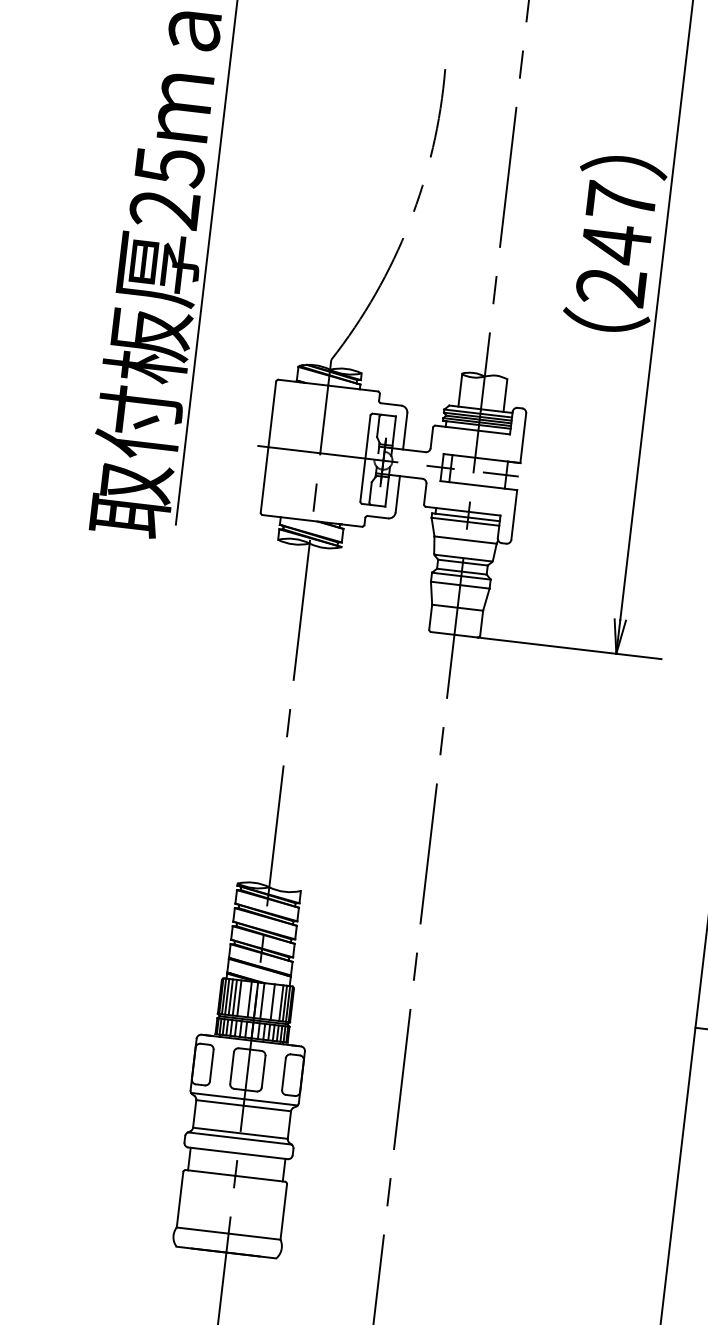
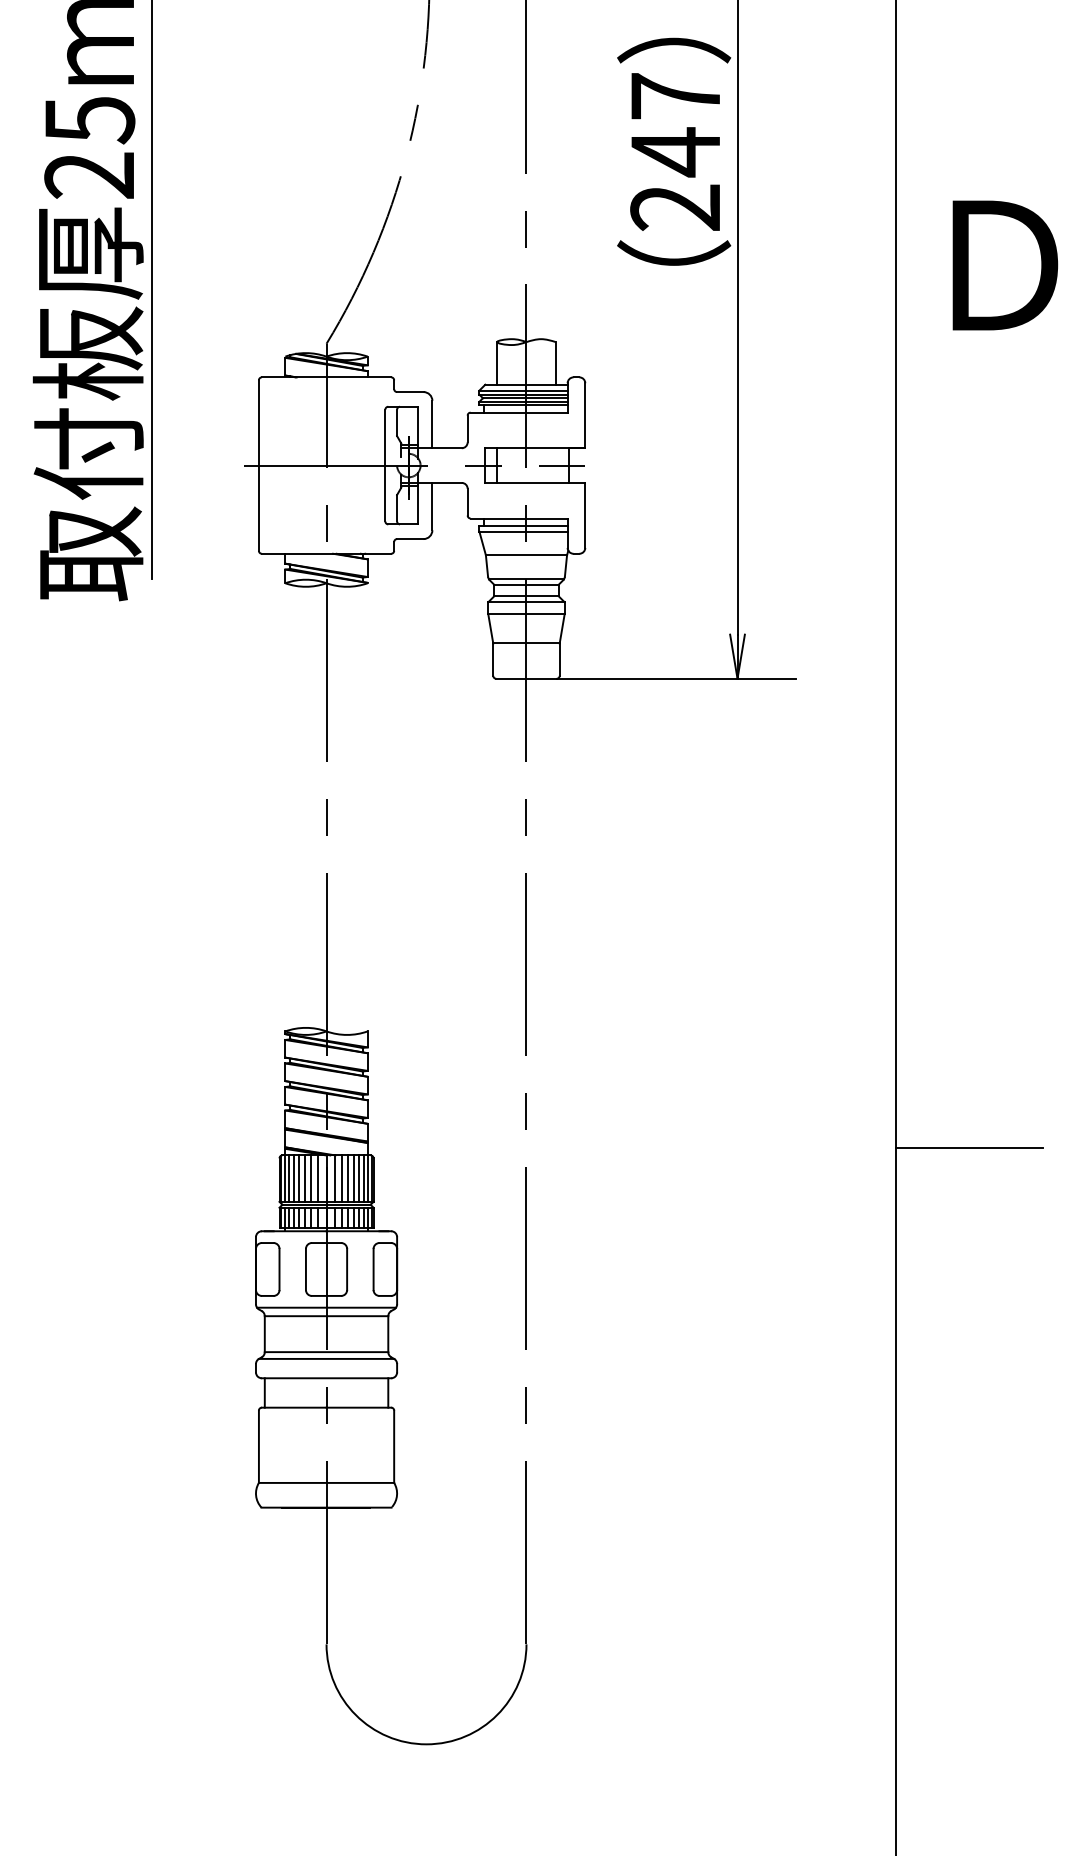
line: (244, 998) -> (311, 1178), added
line: (267, 1001) -> (341, 1178), added
line: (277, 1002) -> (354, 1178), added

